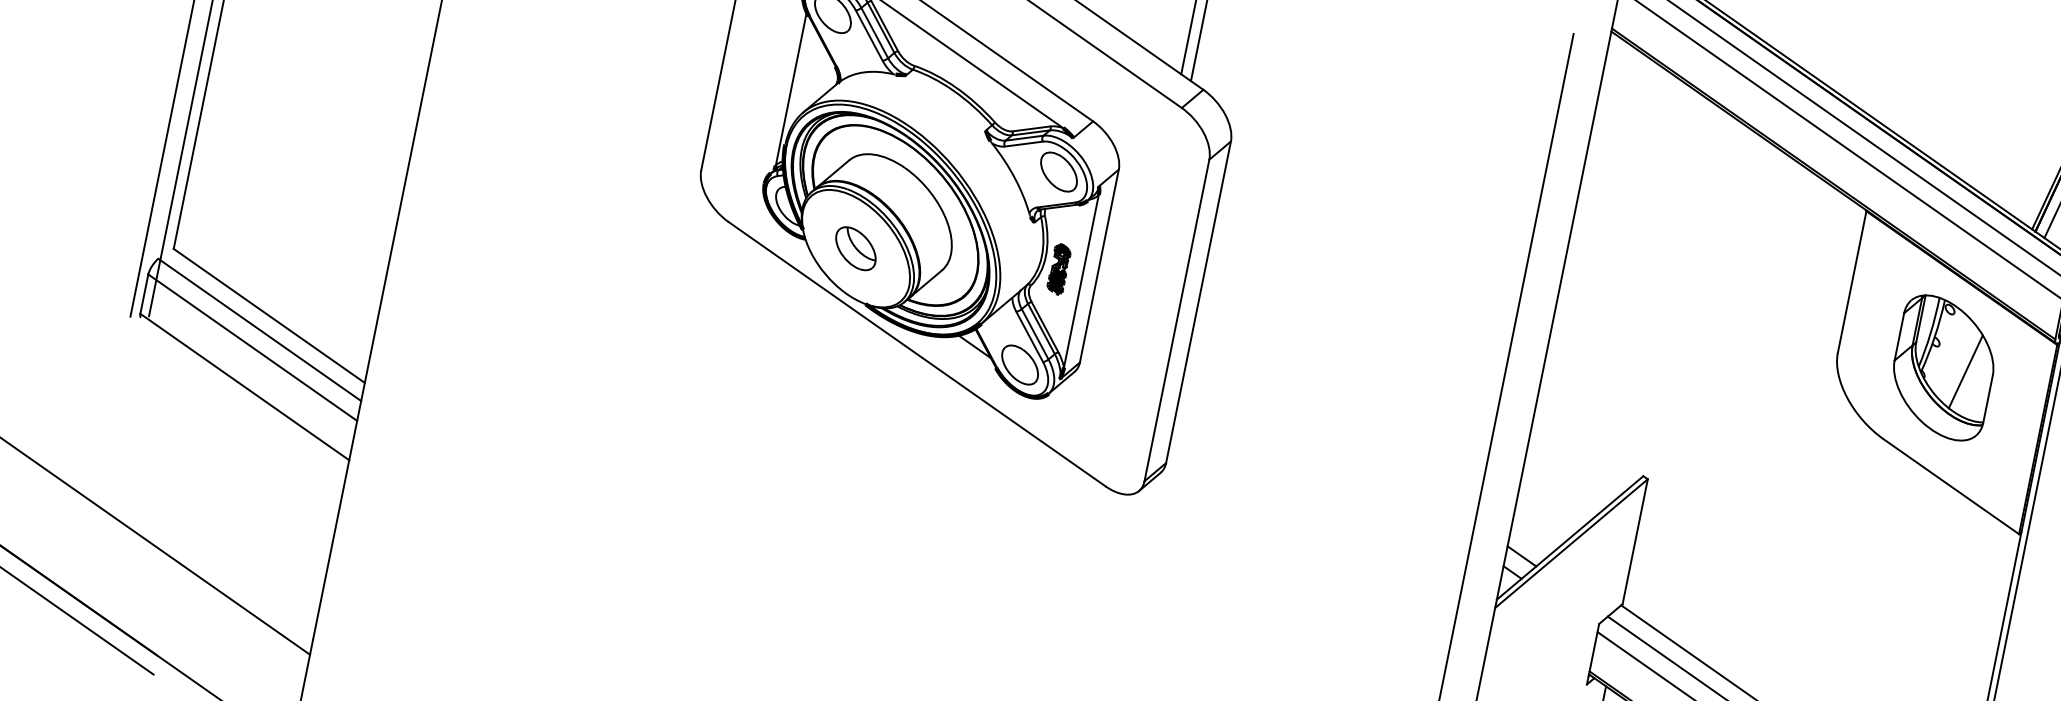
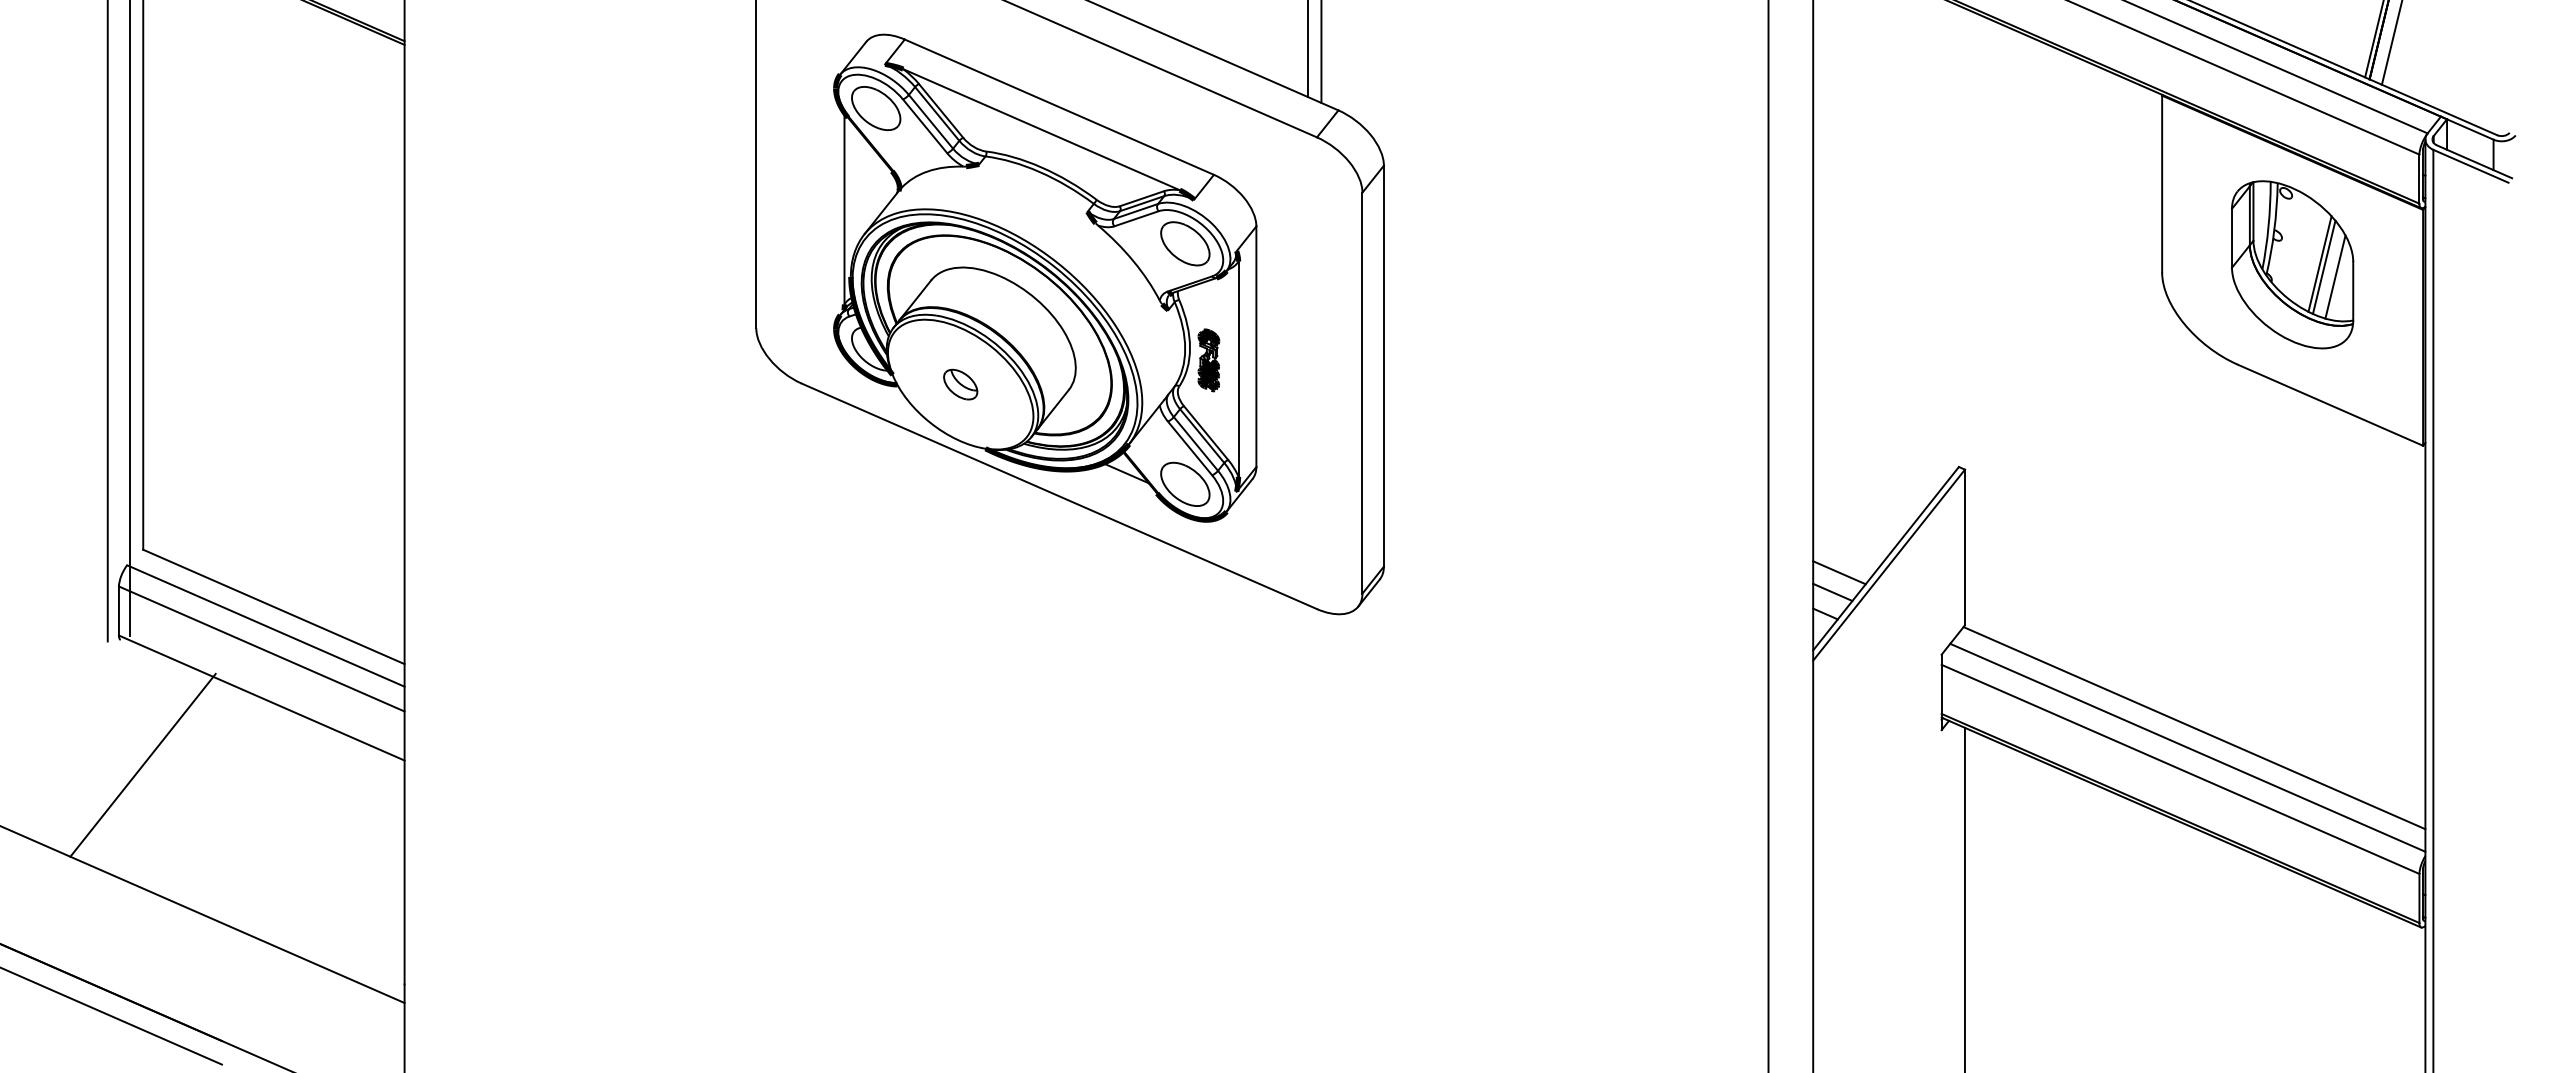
part: (855, 248) -> (960, 384), size x0.62
line: (1968, 375) -> (2323, 267), added
line: (1976, 384) -> (2335, 276), added
line: (138, 421) -> (142, 764), added
line: (1530, 541) -> (1839, 572), added

